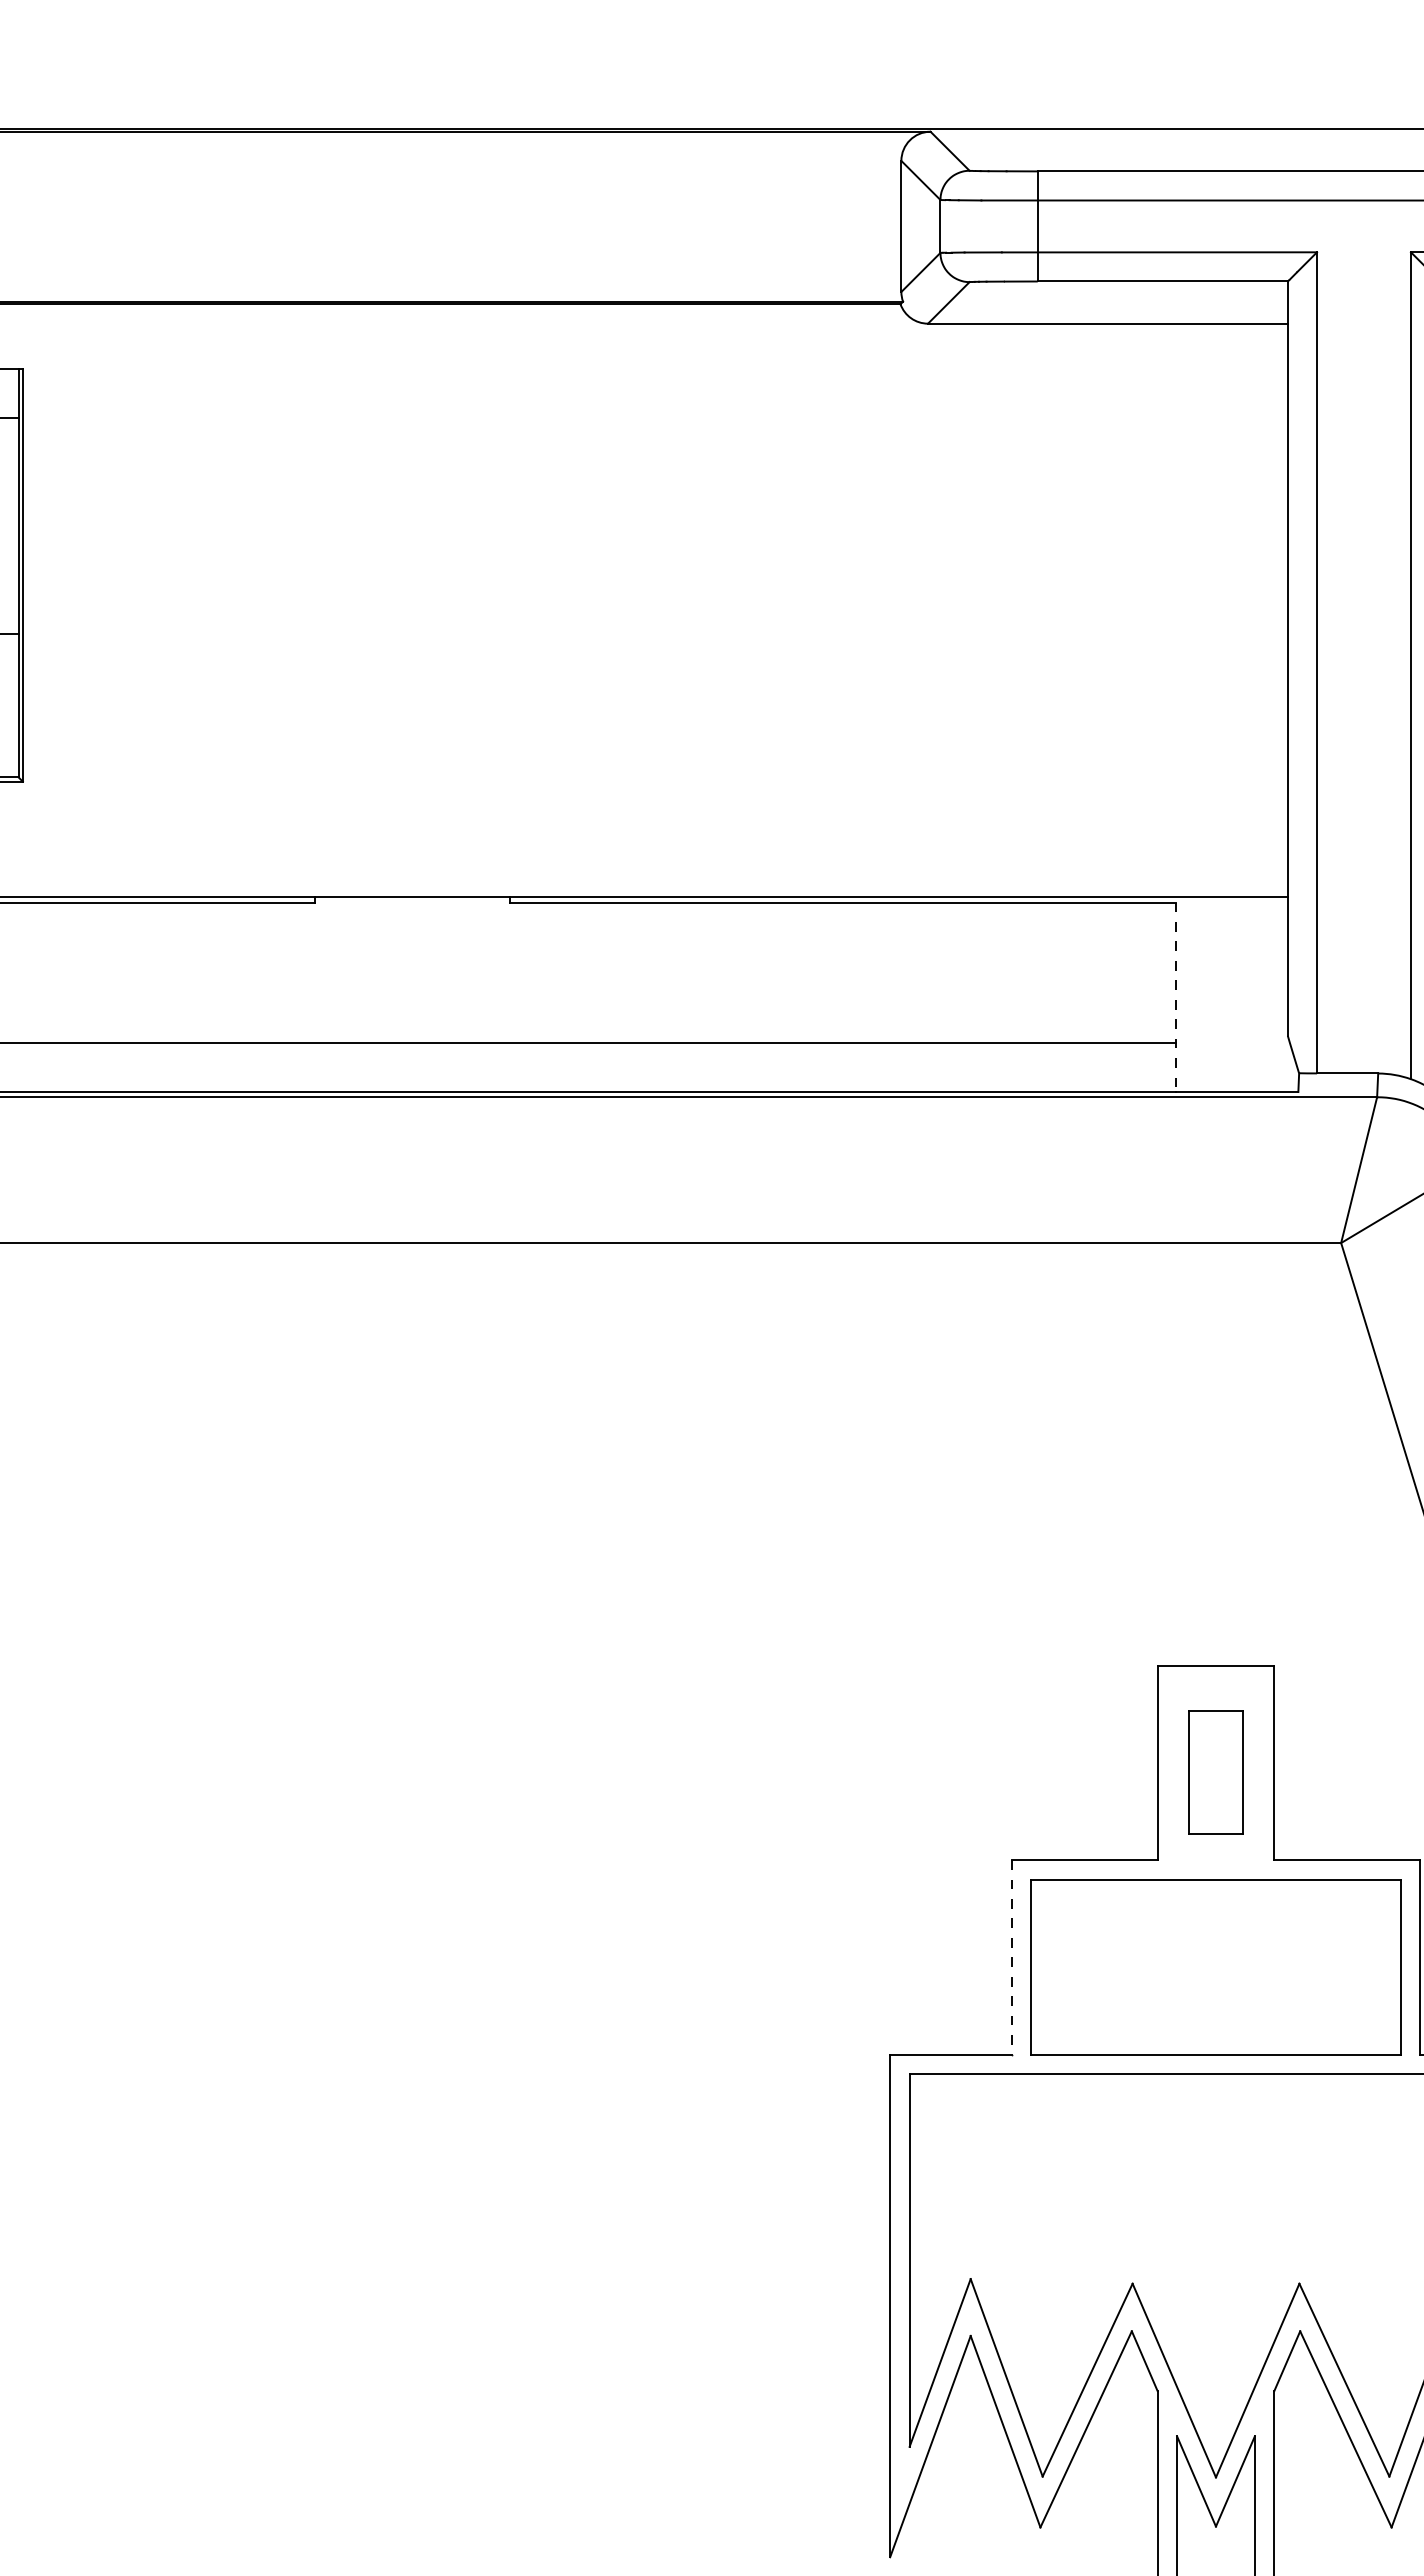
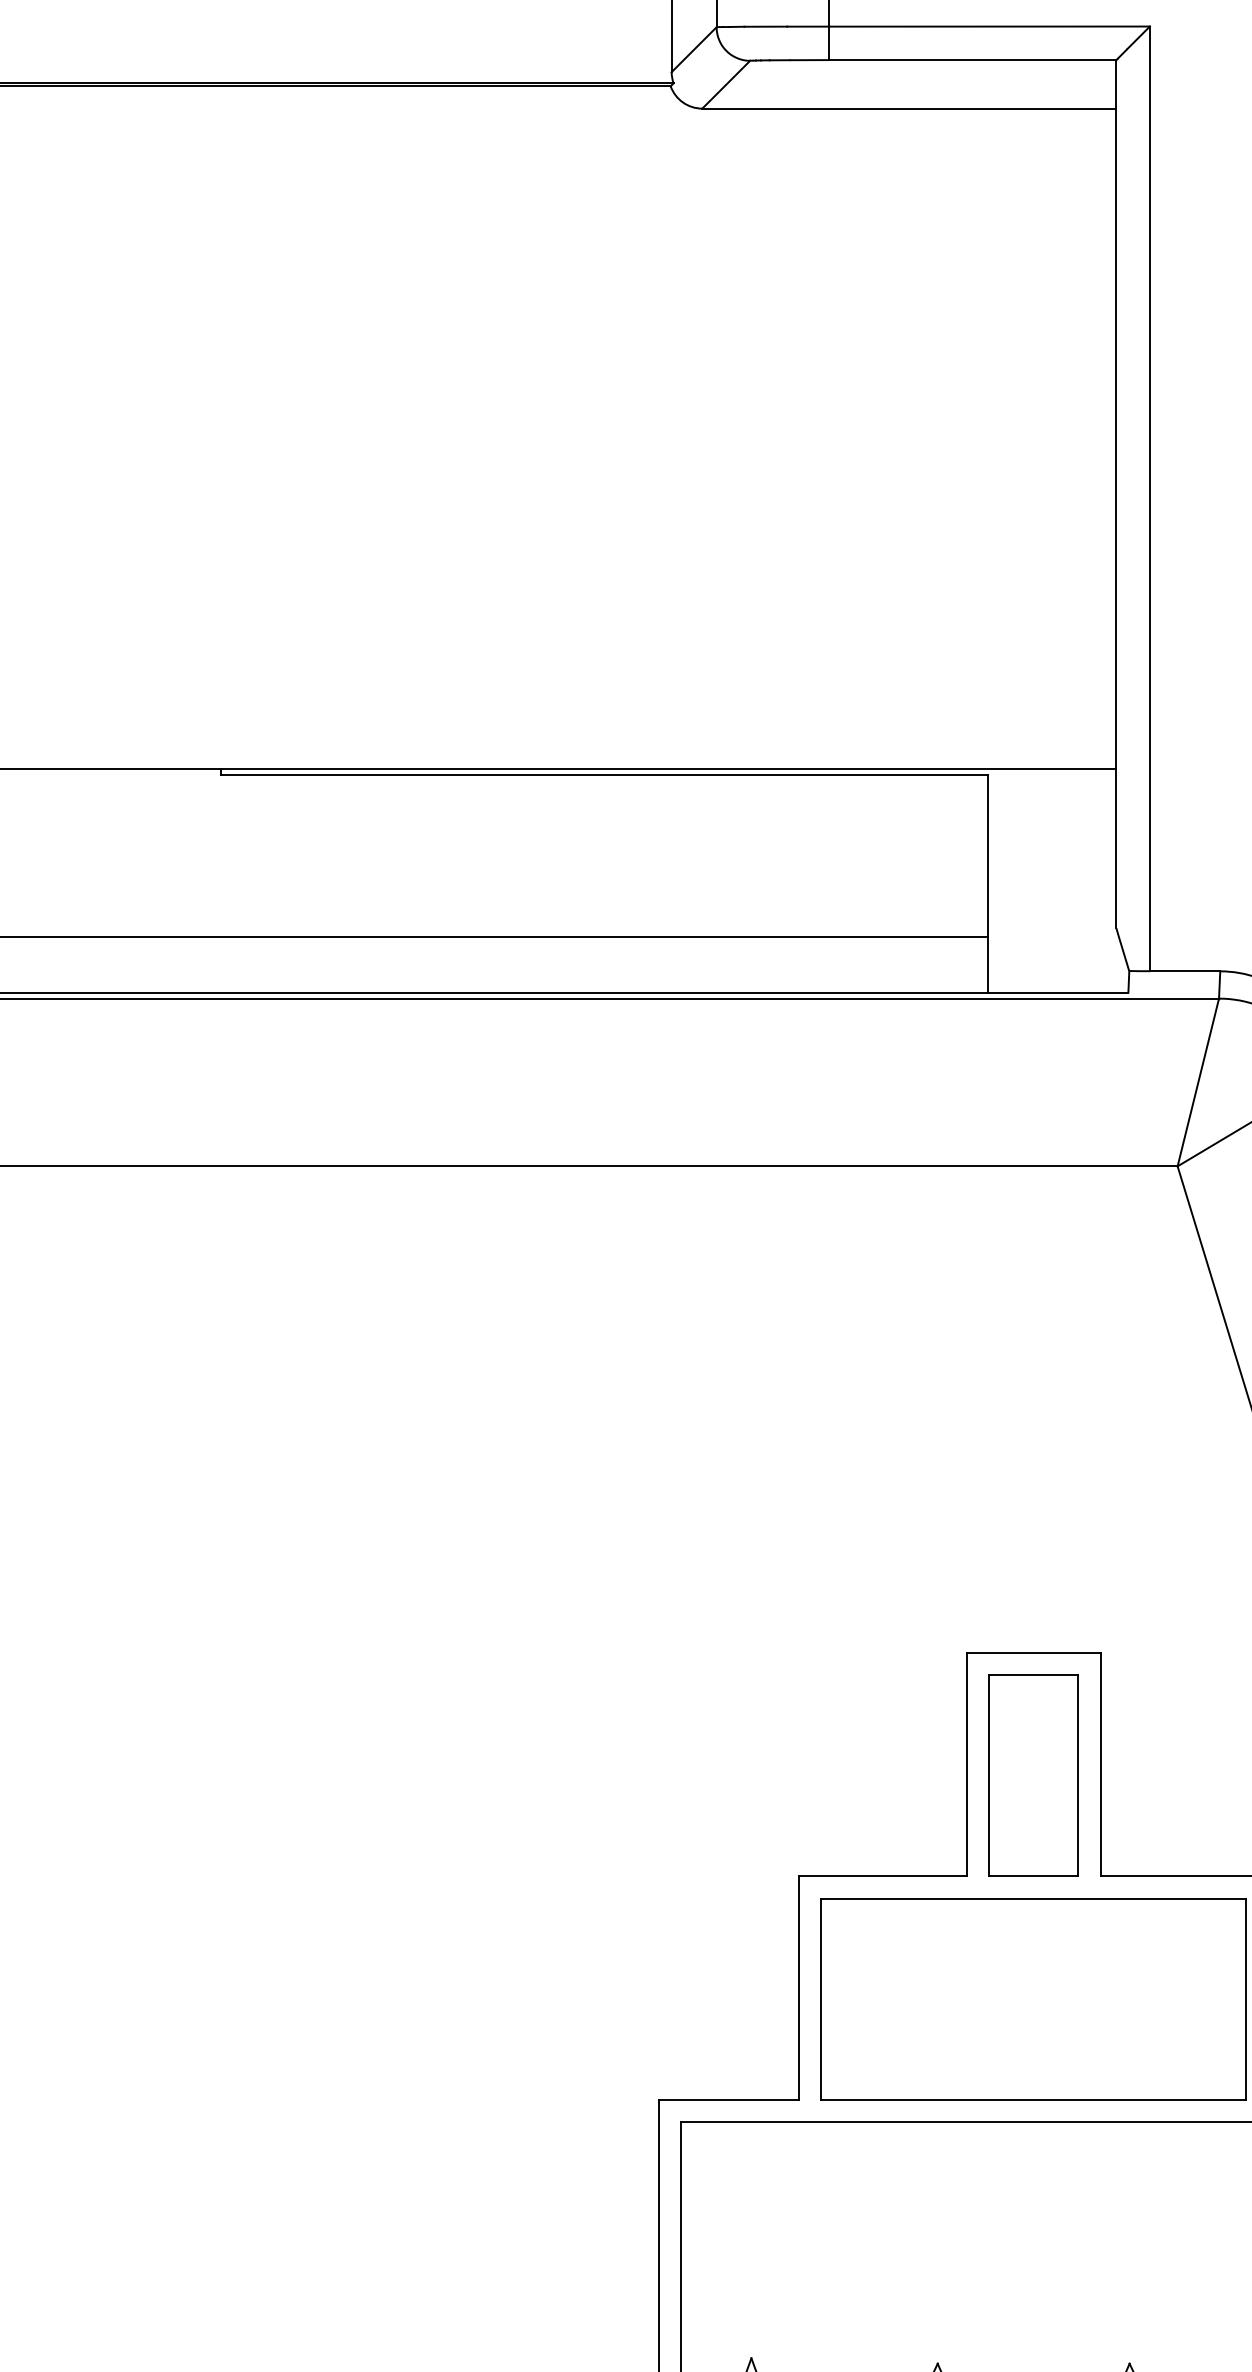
line: (1175, 997) -> (987, 883), dashed -> solid
part: (1215, 1772) -> (1033, 1775), size x1.43
line: (1011, 1957) -> (798, 1988), dashed -> solid

